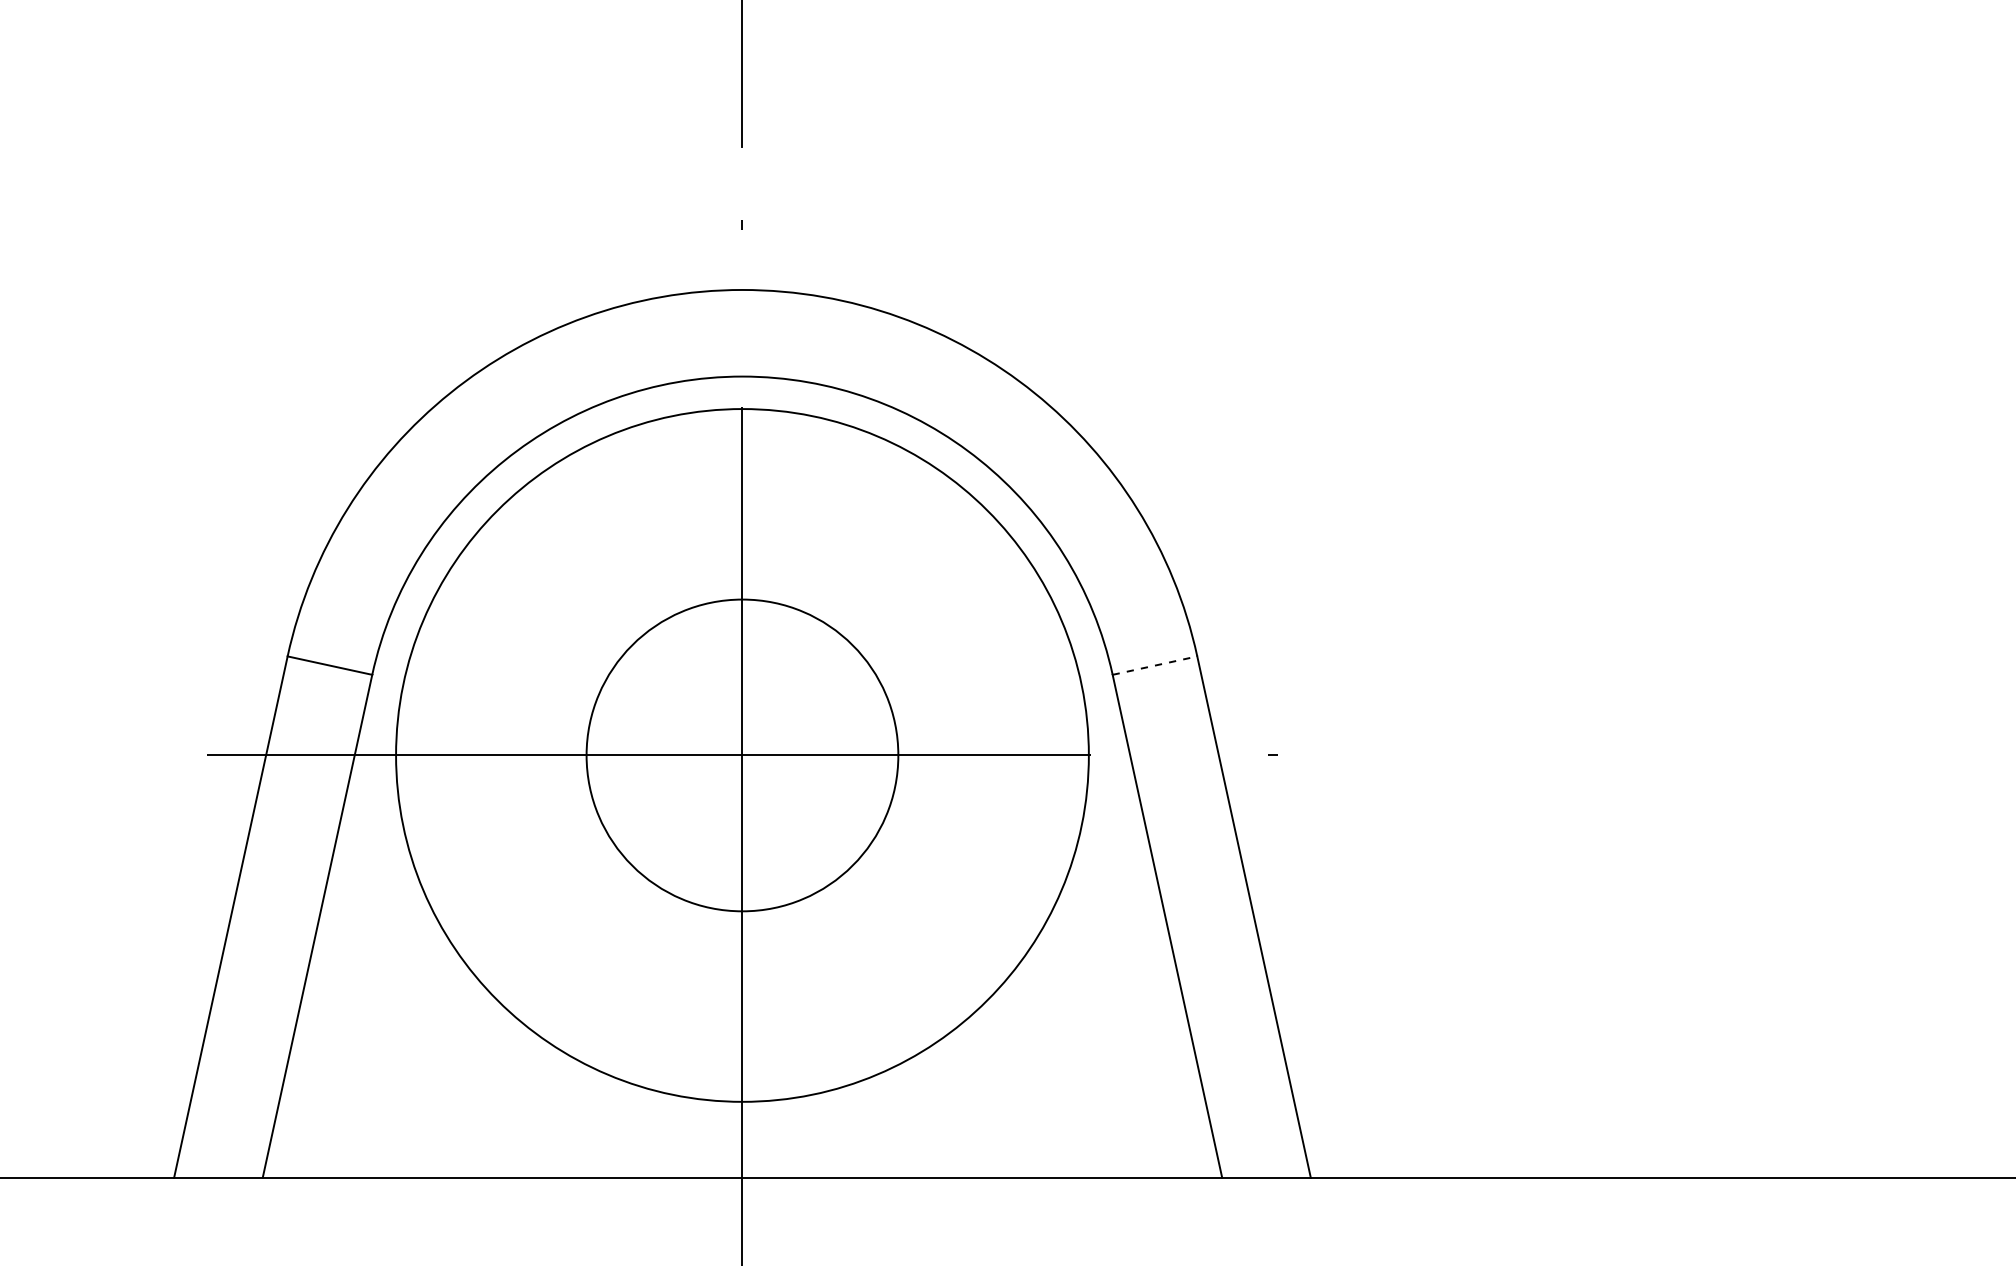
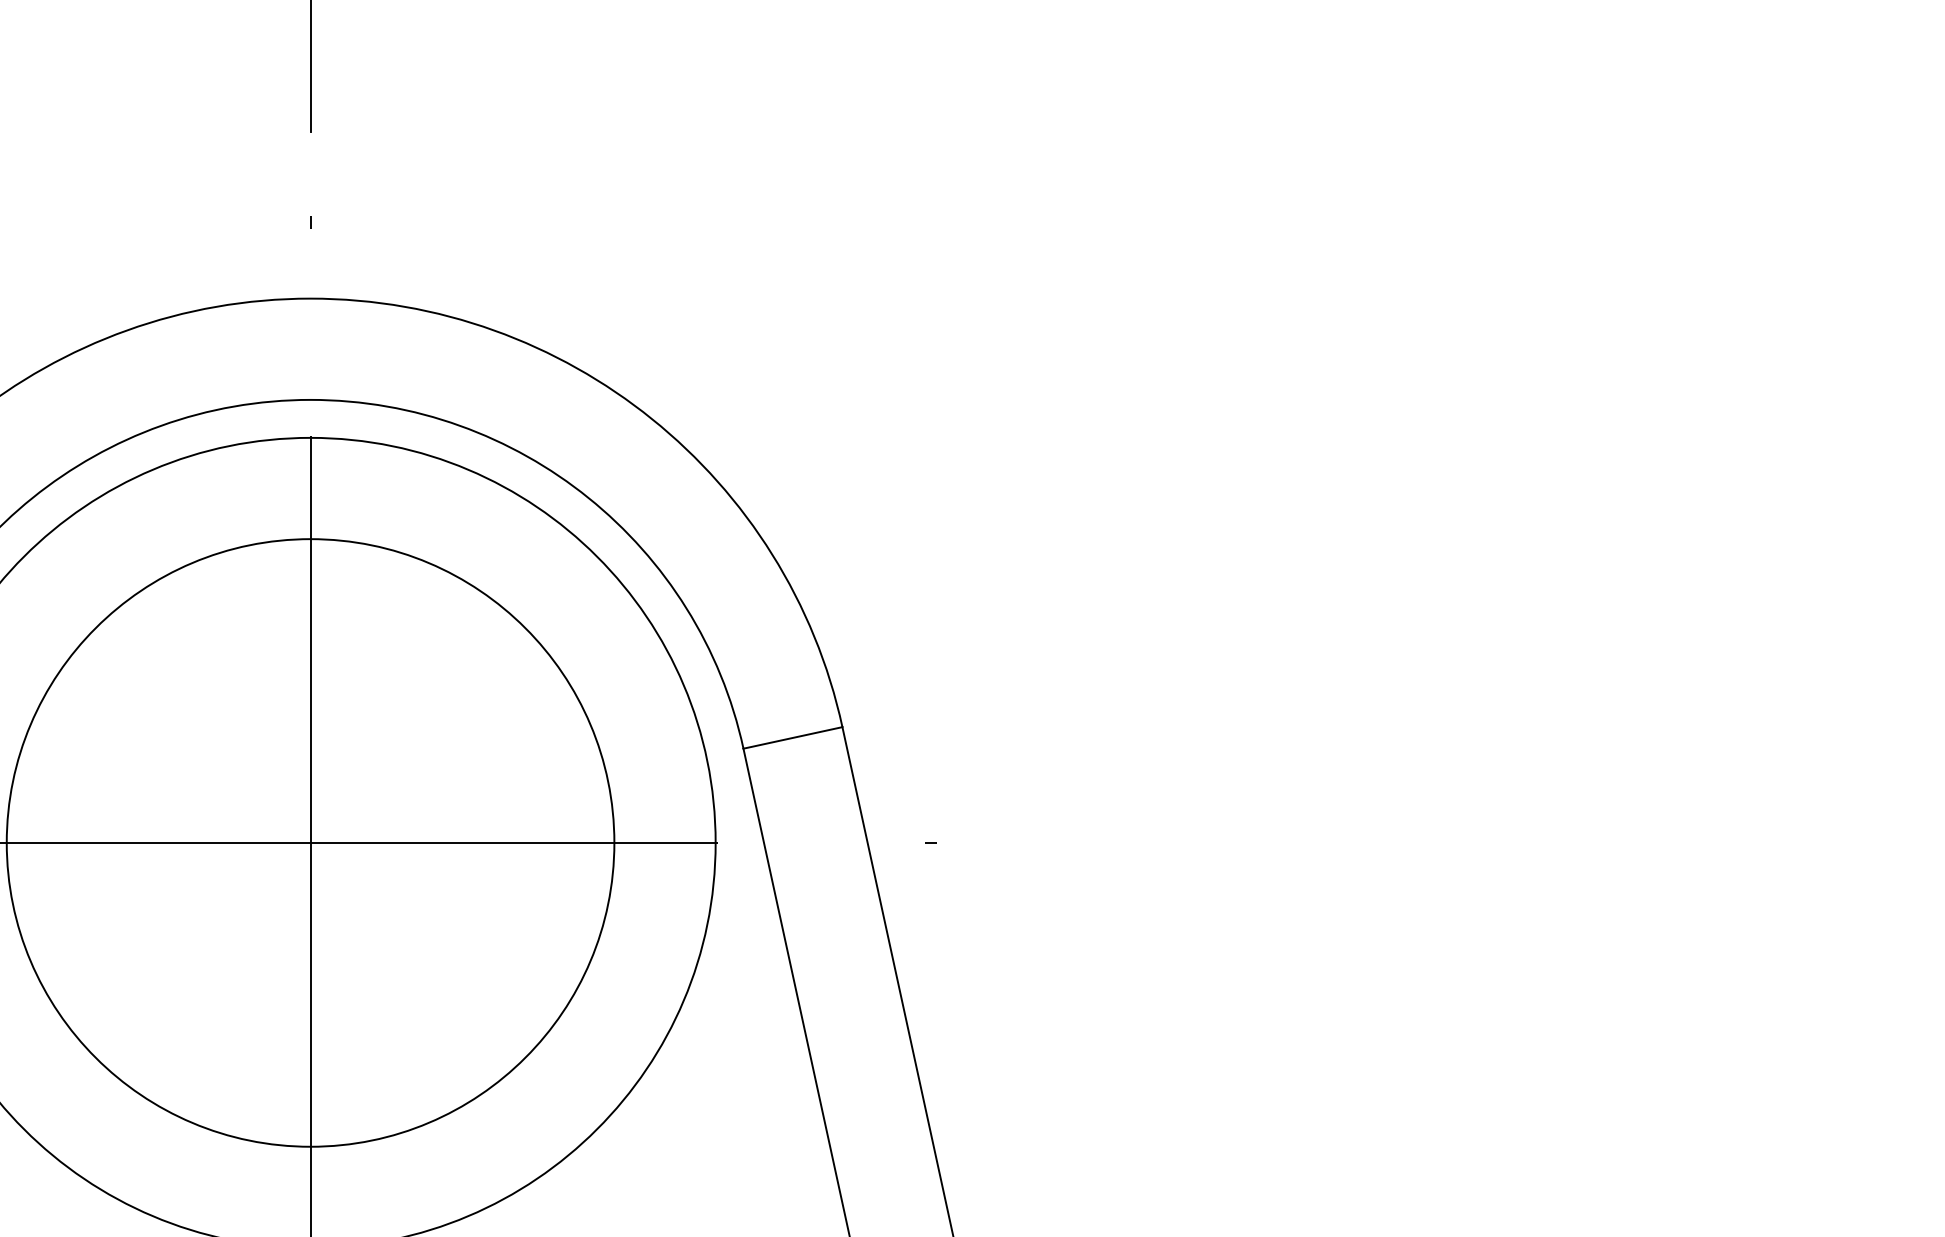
line: (1155, 665) -> (793, 737), dashed -> solid
circle: (742, 755) -> (310, 843), size x1.67

